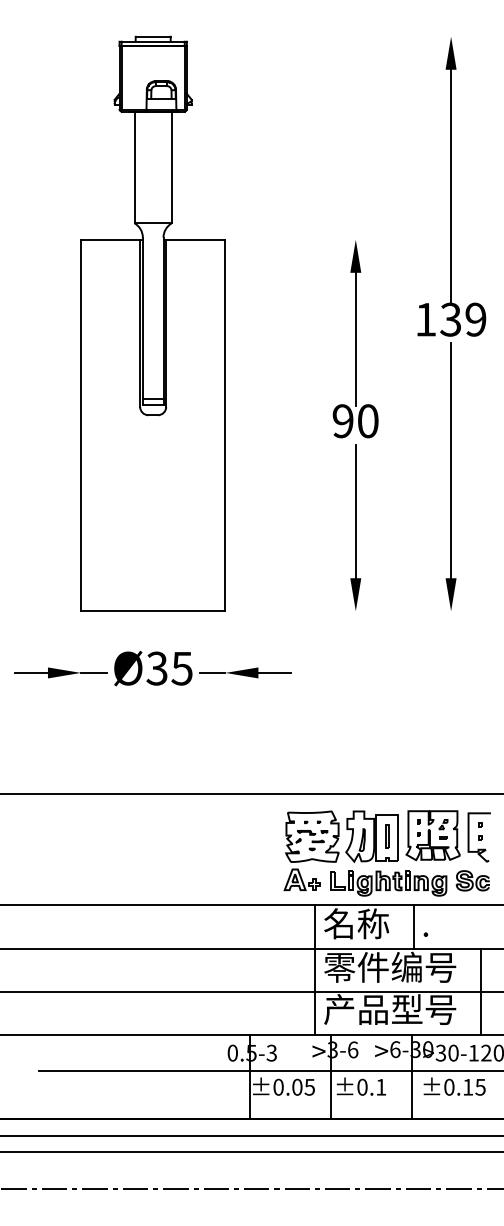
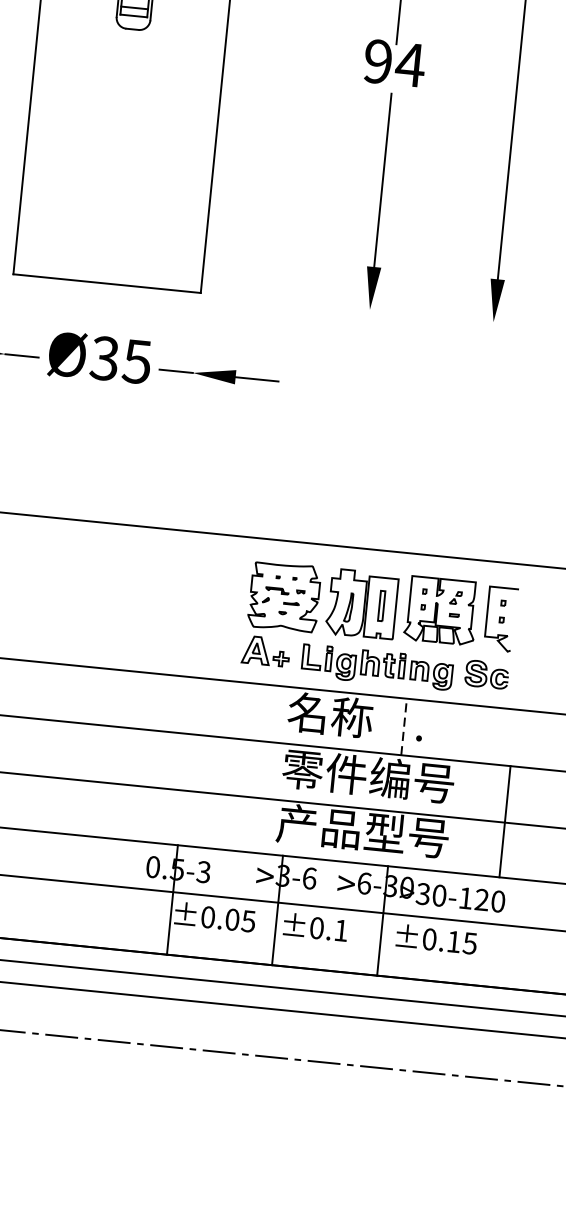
text: (367, 421) -> (409, 65), 90 -> 94
line: (413, 927) -> (403, 727), solid -> dashed
line: (315, 969) -> (271, 769), removed
line: (480, 991) -> (504, 821), moved

